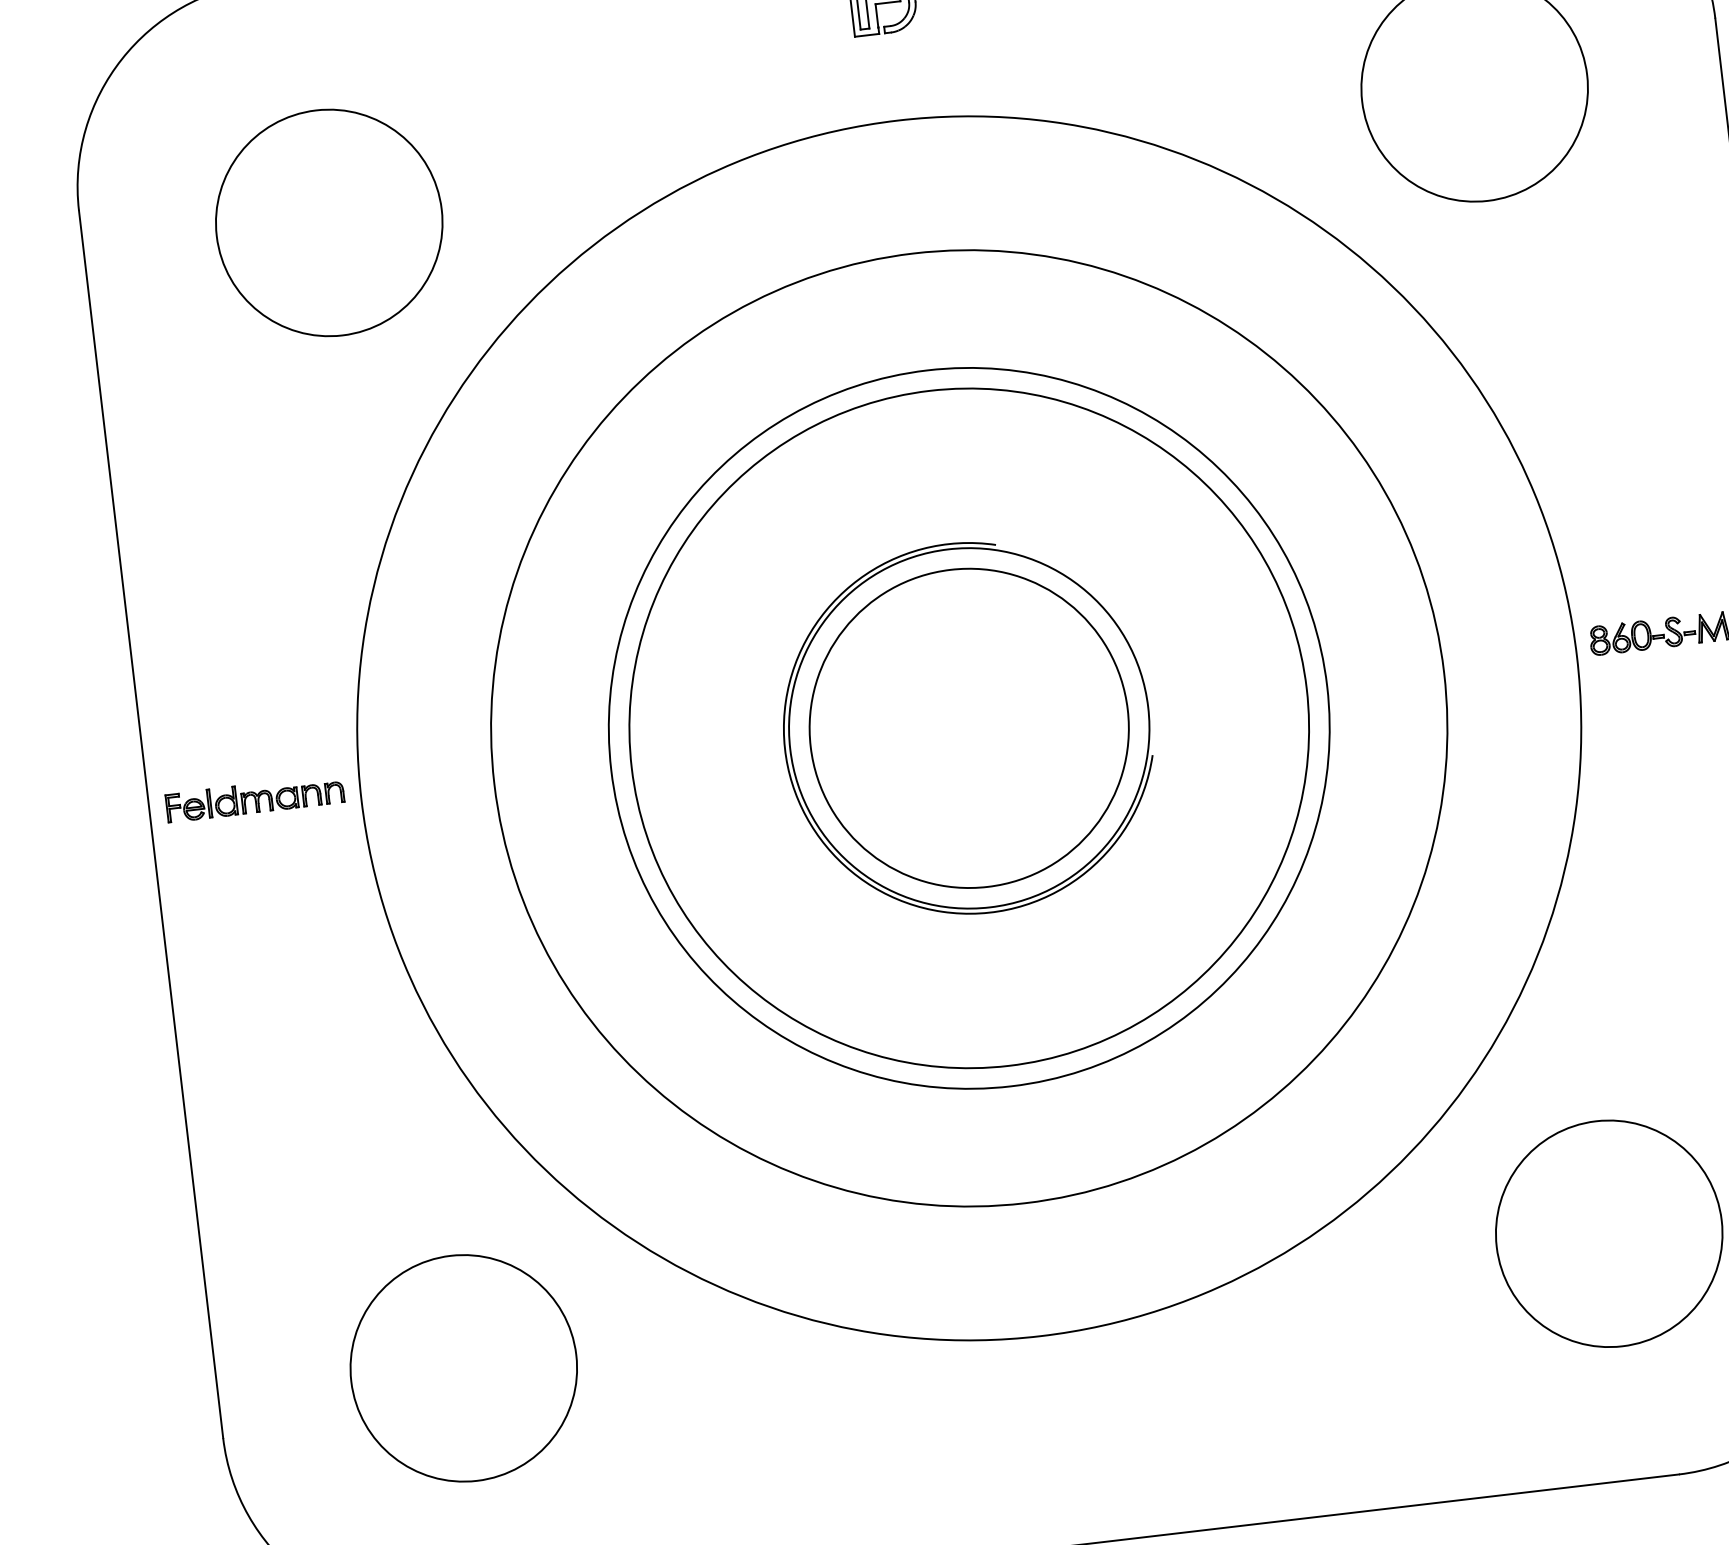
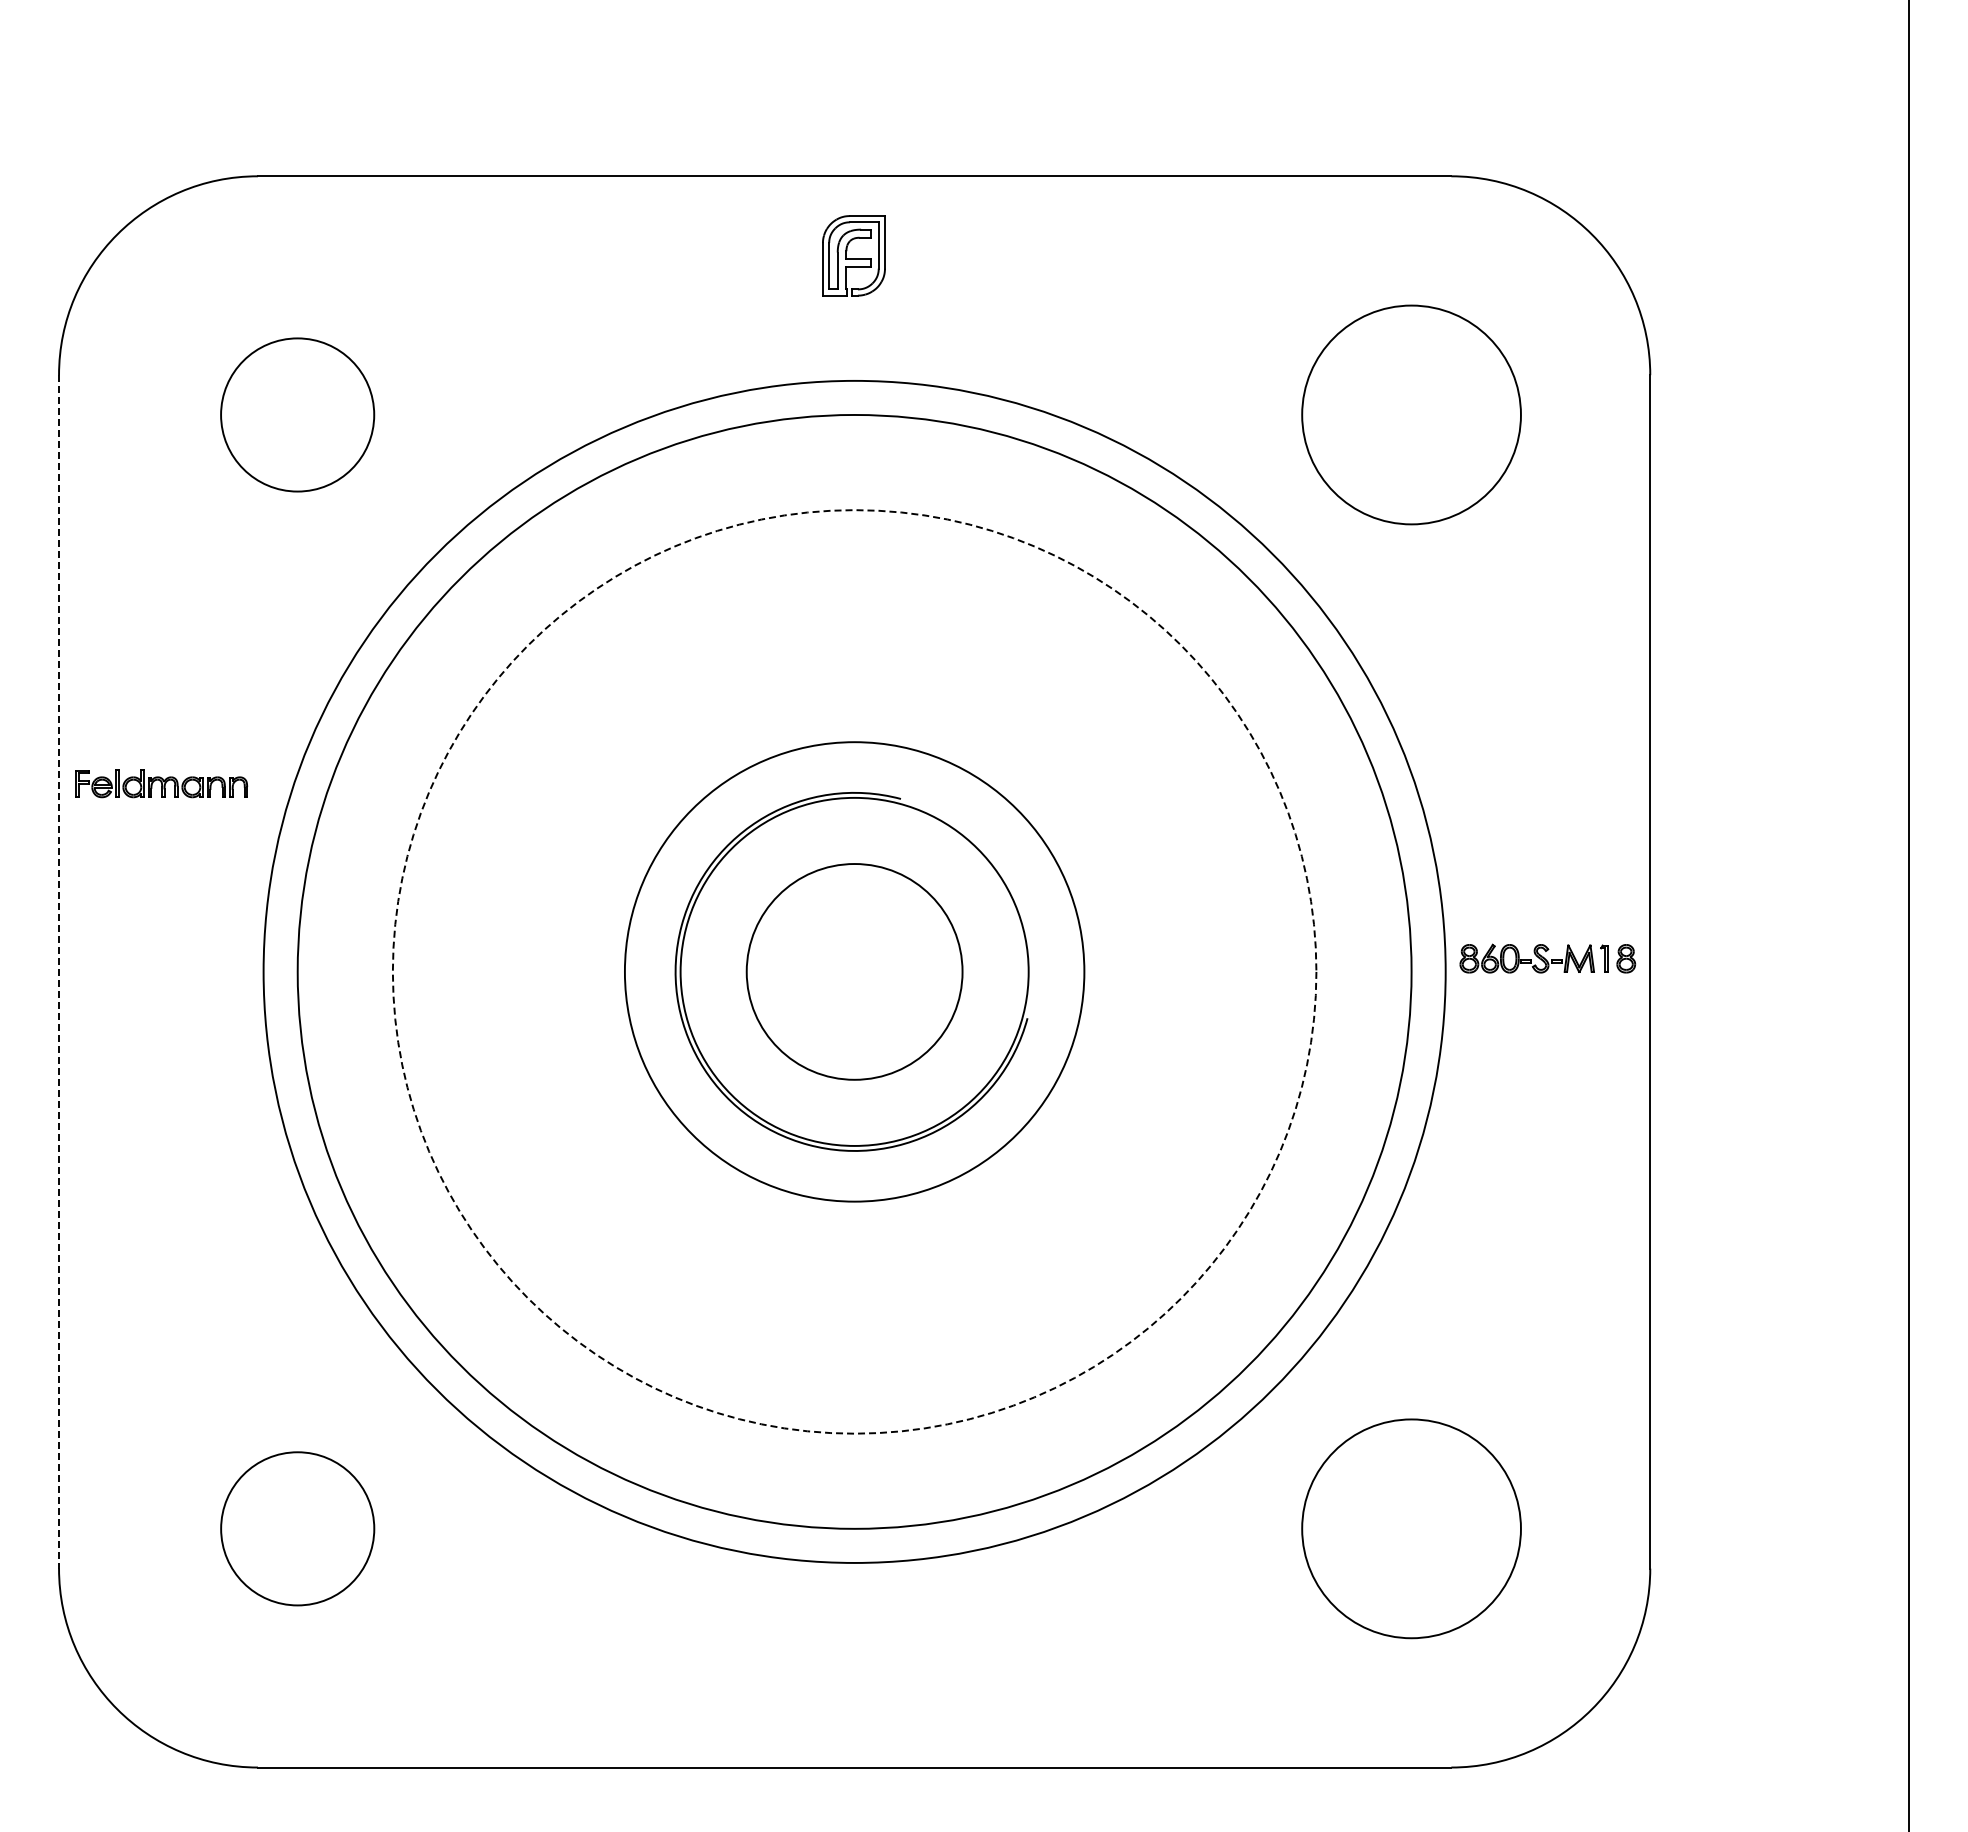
circle: (328, 222) -> (297, 414), size x0.7
circle: (969, 727) -> (854, 971), size x0.7
circle: (969, 727) -> (854, 971), size x0.7
circle: (969, 727) -> (854, 971), size x1.6
circle: (969, 727) -> (854, 971), solid -> dashed
part: (254, 798) -> (161, 783), moved
line: (151, 824) -> (59, 971), solid -> dashed
circle: (463, 1368) -> (297, 1528), size x0.7

